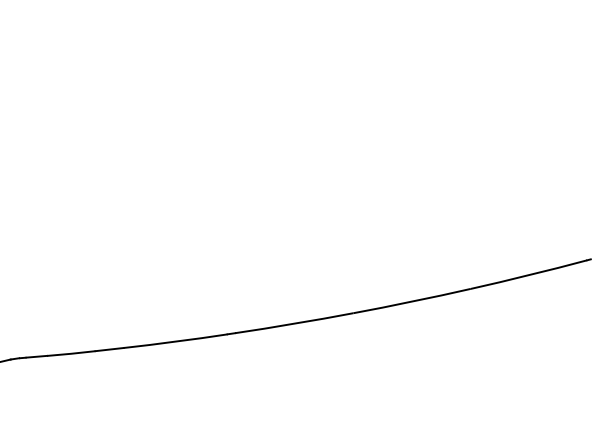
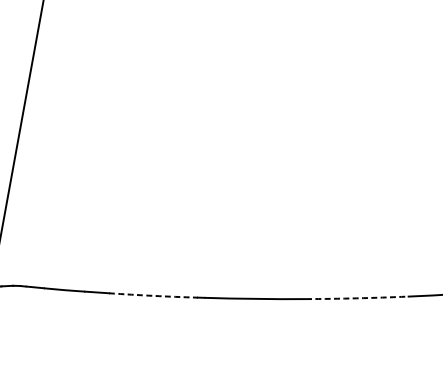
arc: (412, 301) -> (357, 298), solid -> dashed
arc: (175, 341) -> (153, 295), solid -> dashed

